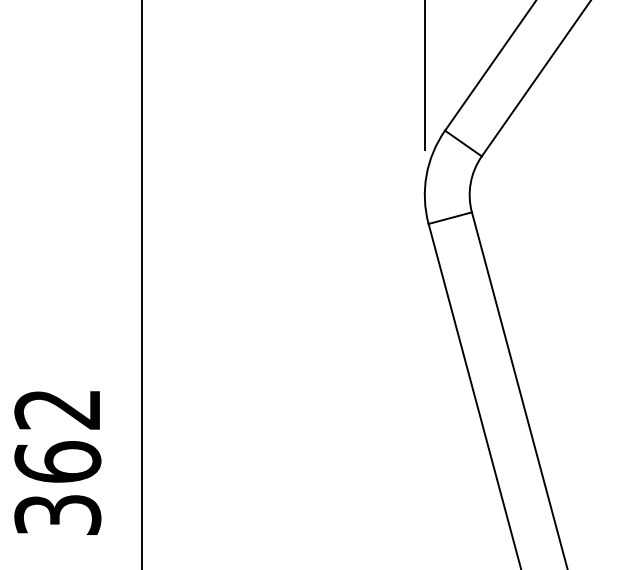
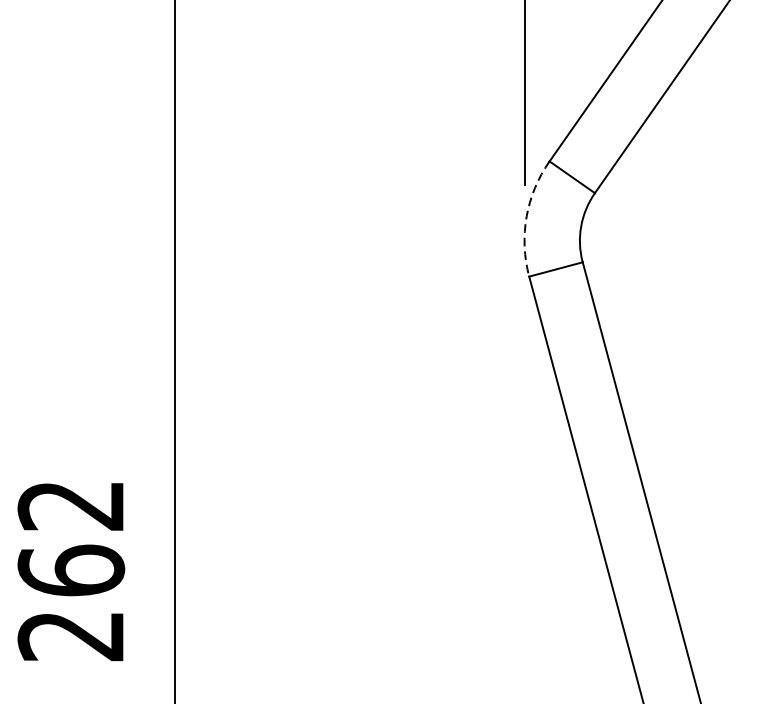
arc: (426, 175) -> (526, 216), solid -> dashed
text: (57, 515) -> (70, 636), 362 -> 262

